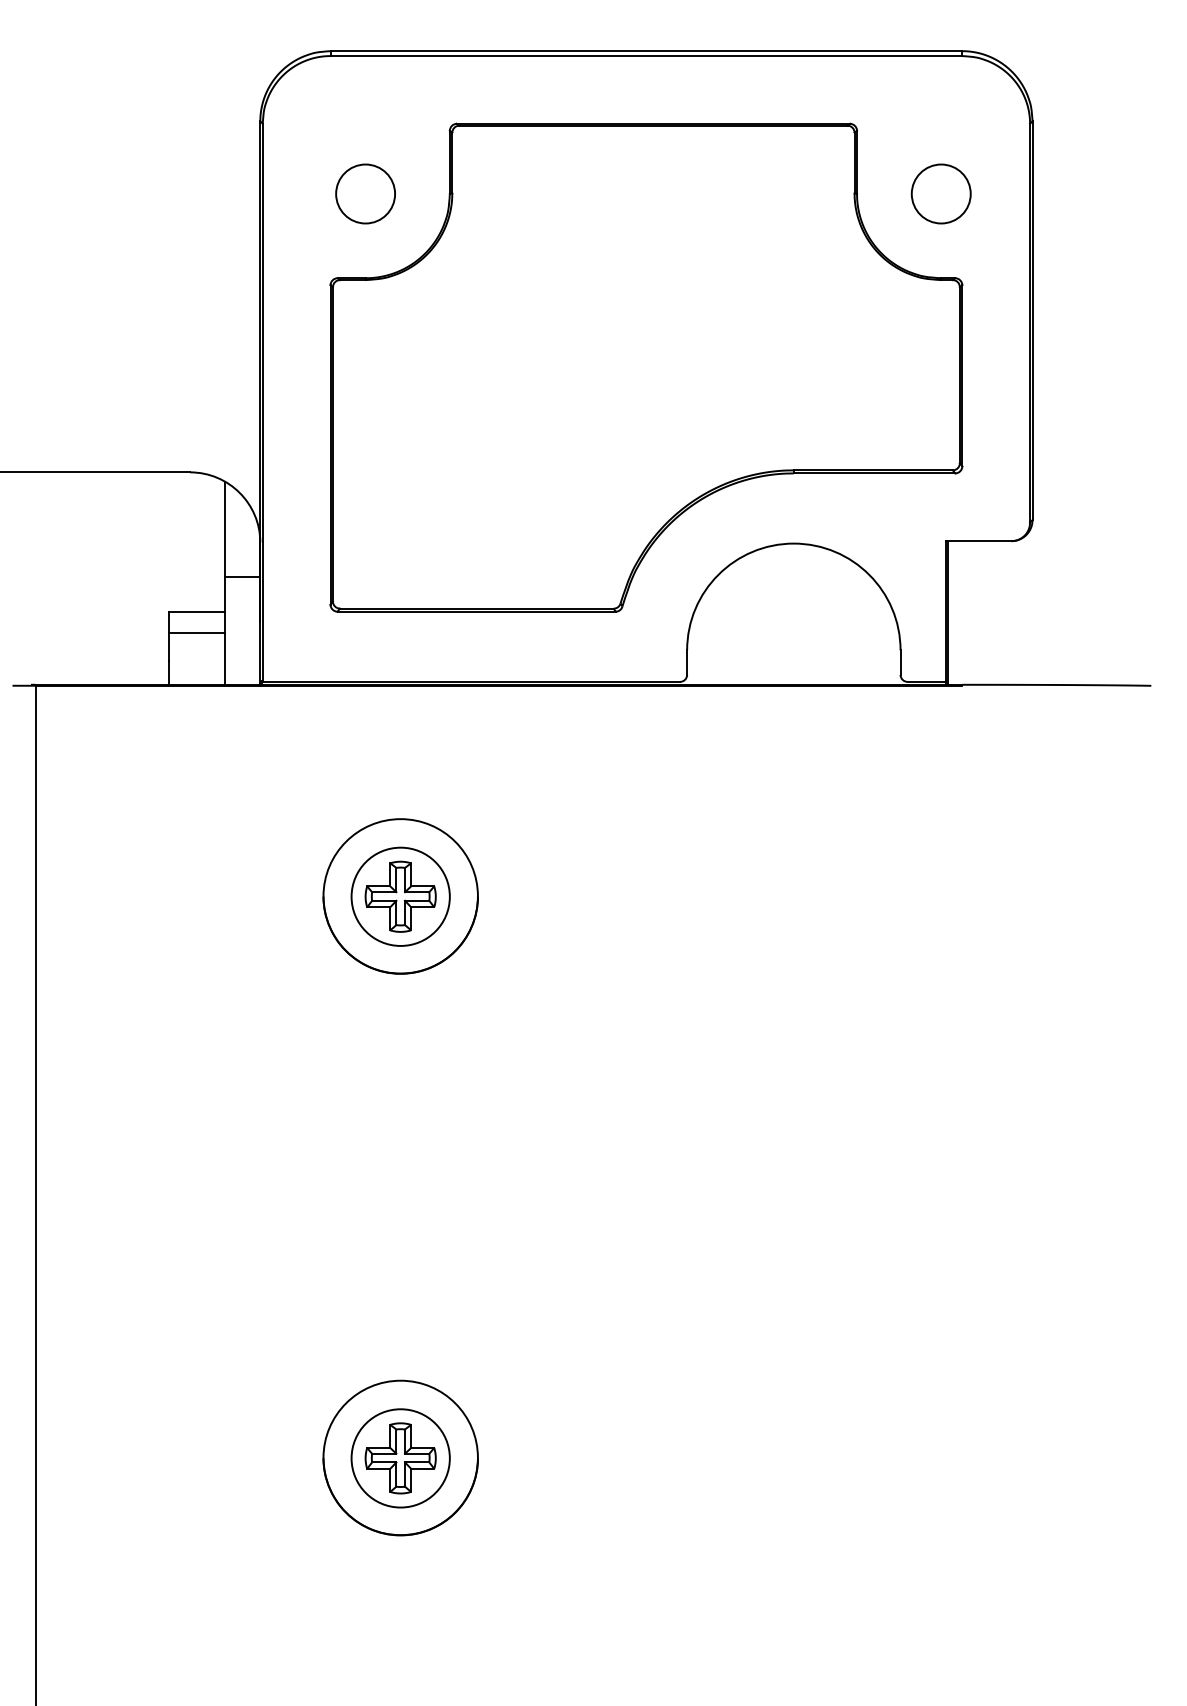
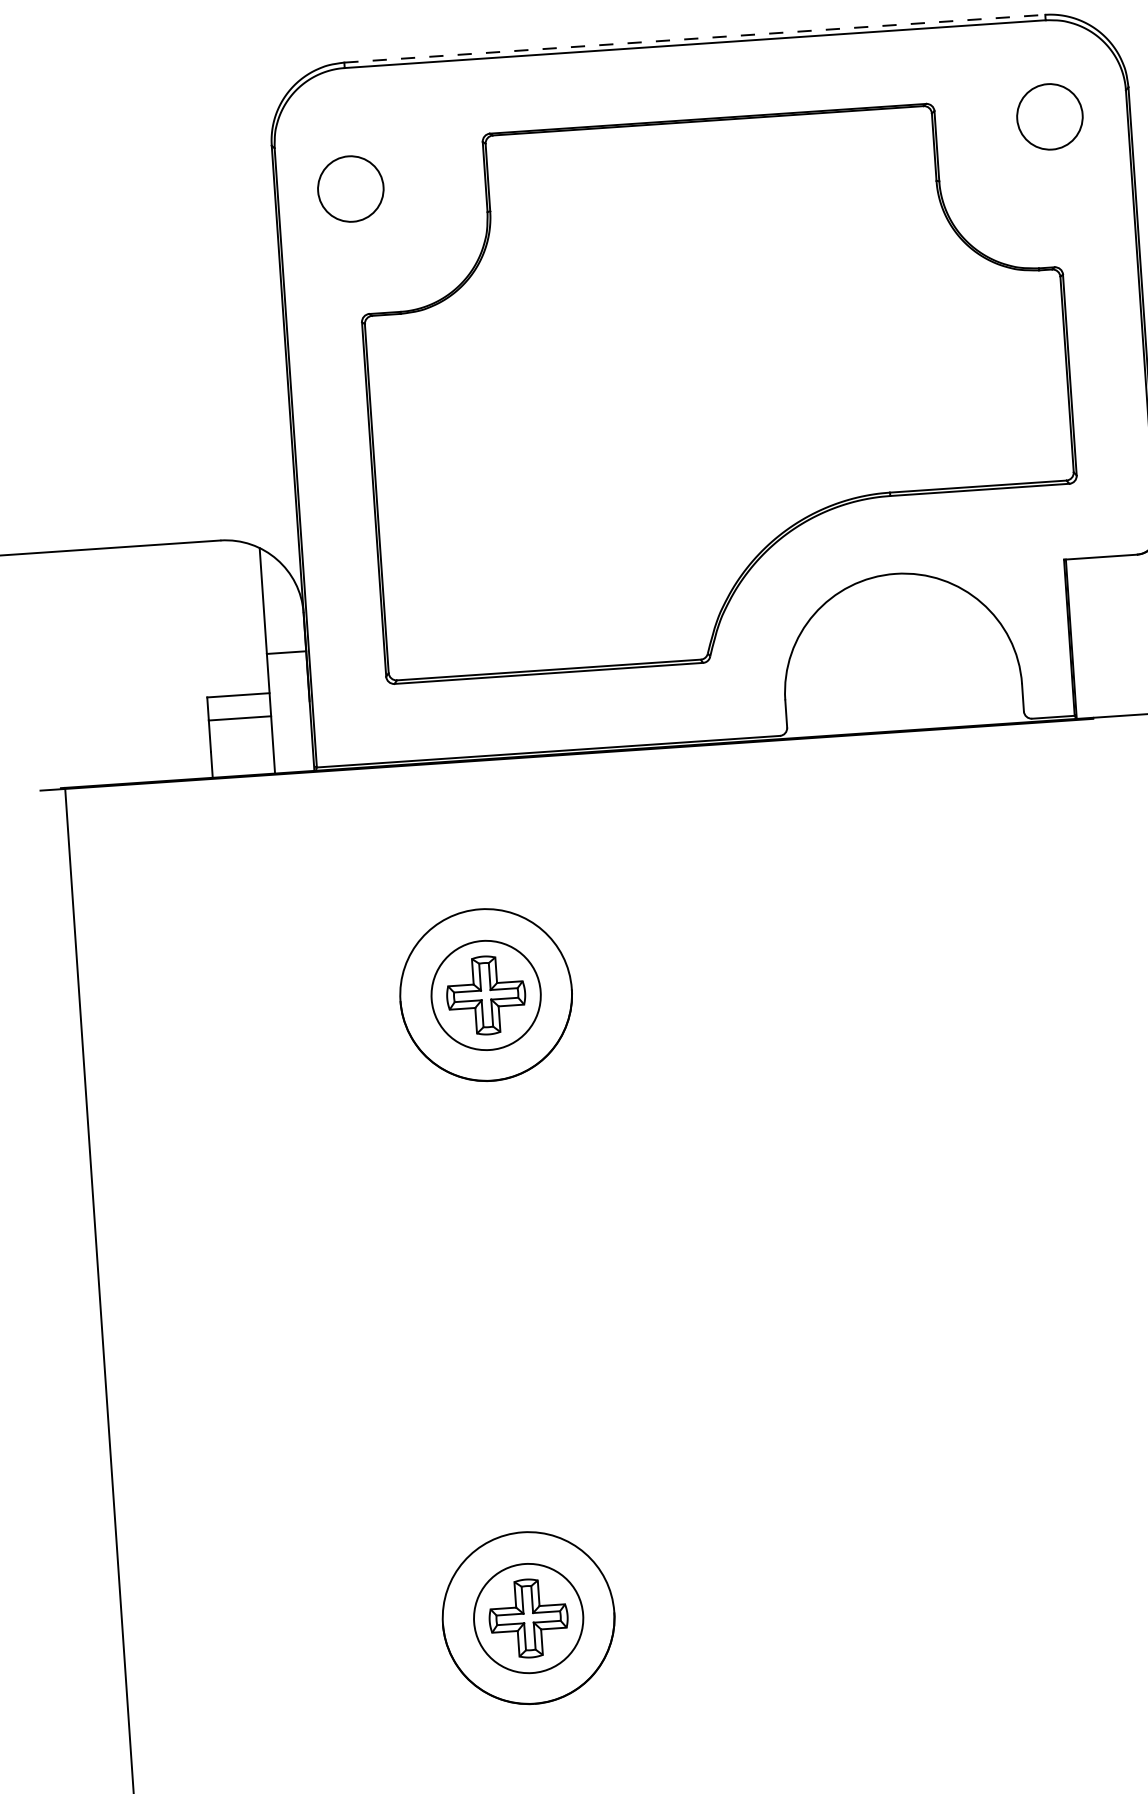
line: (646, 51) -> (694, 39), solid -> dashed
part: (365, 193) -> (350, 188), moved
part: (940, 193) -> (1049, 116), moved

